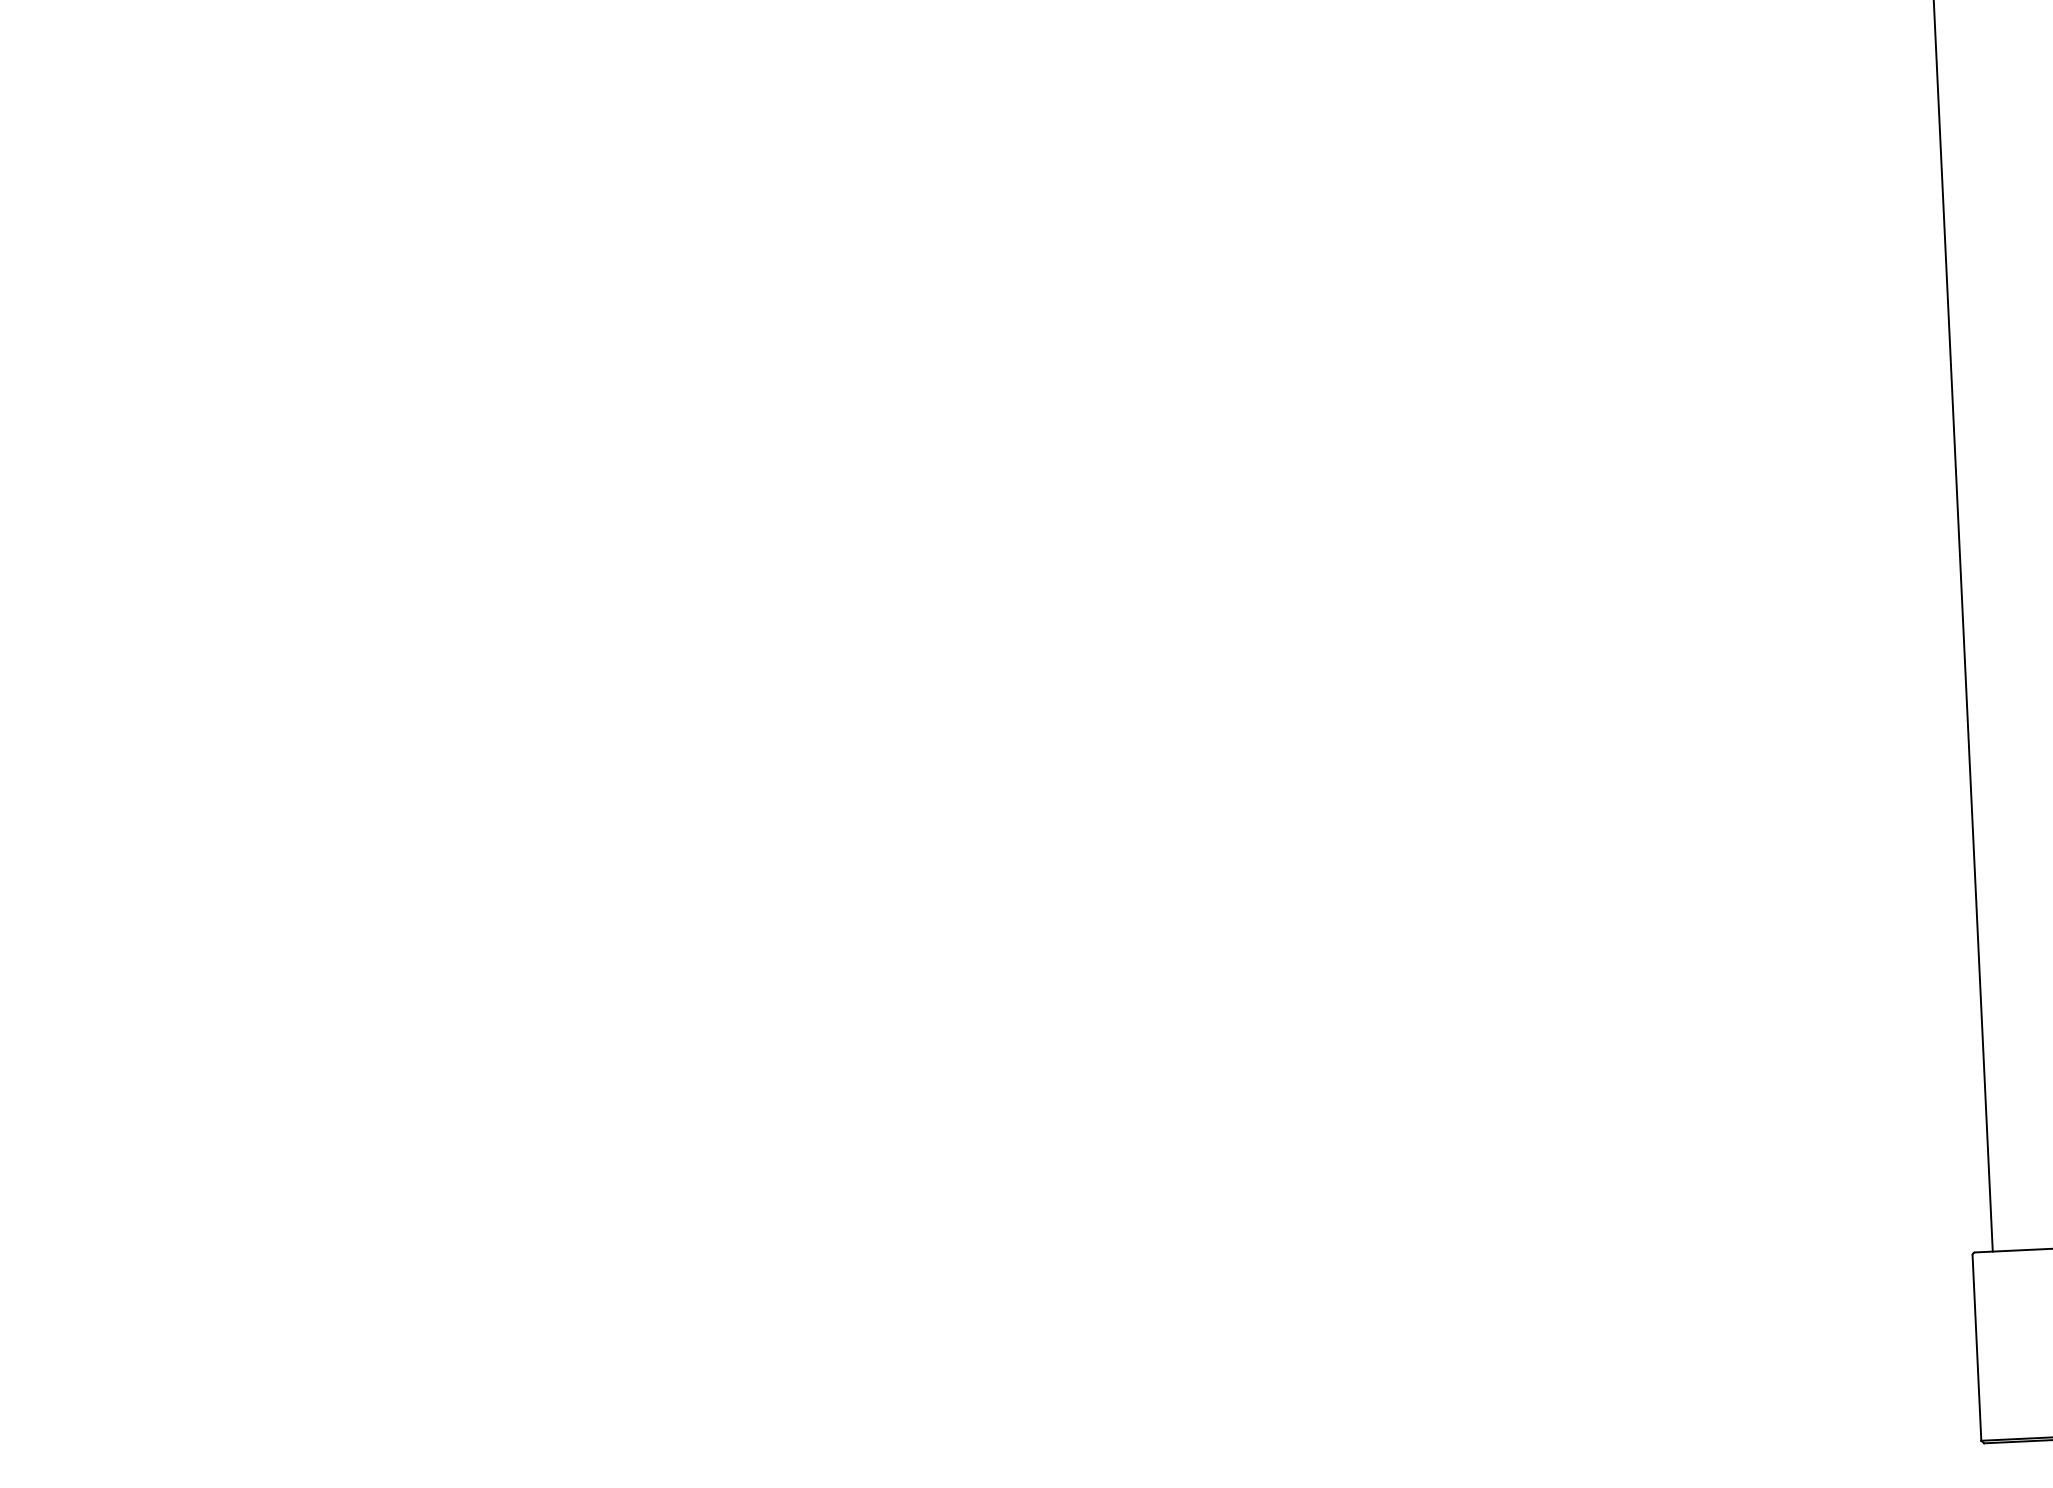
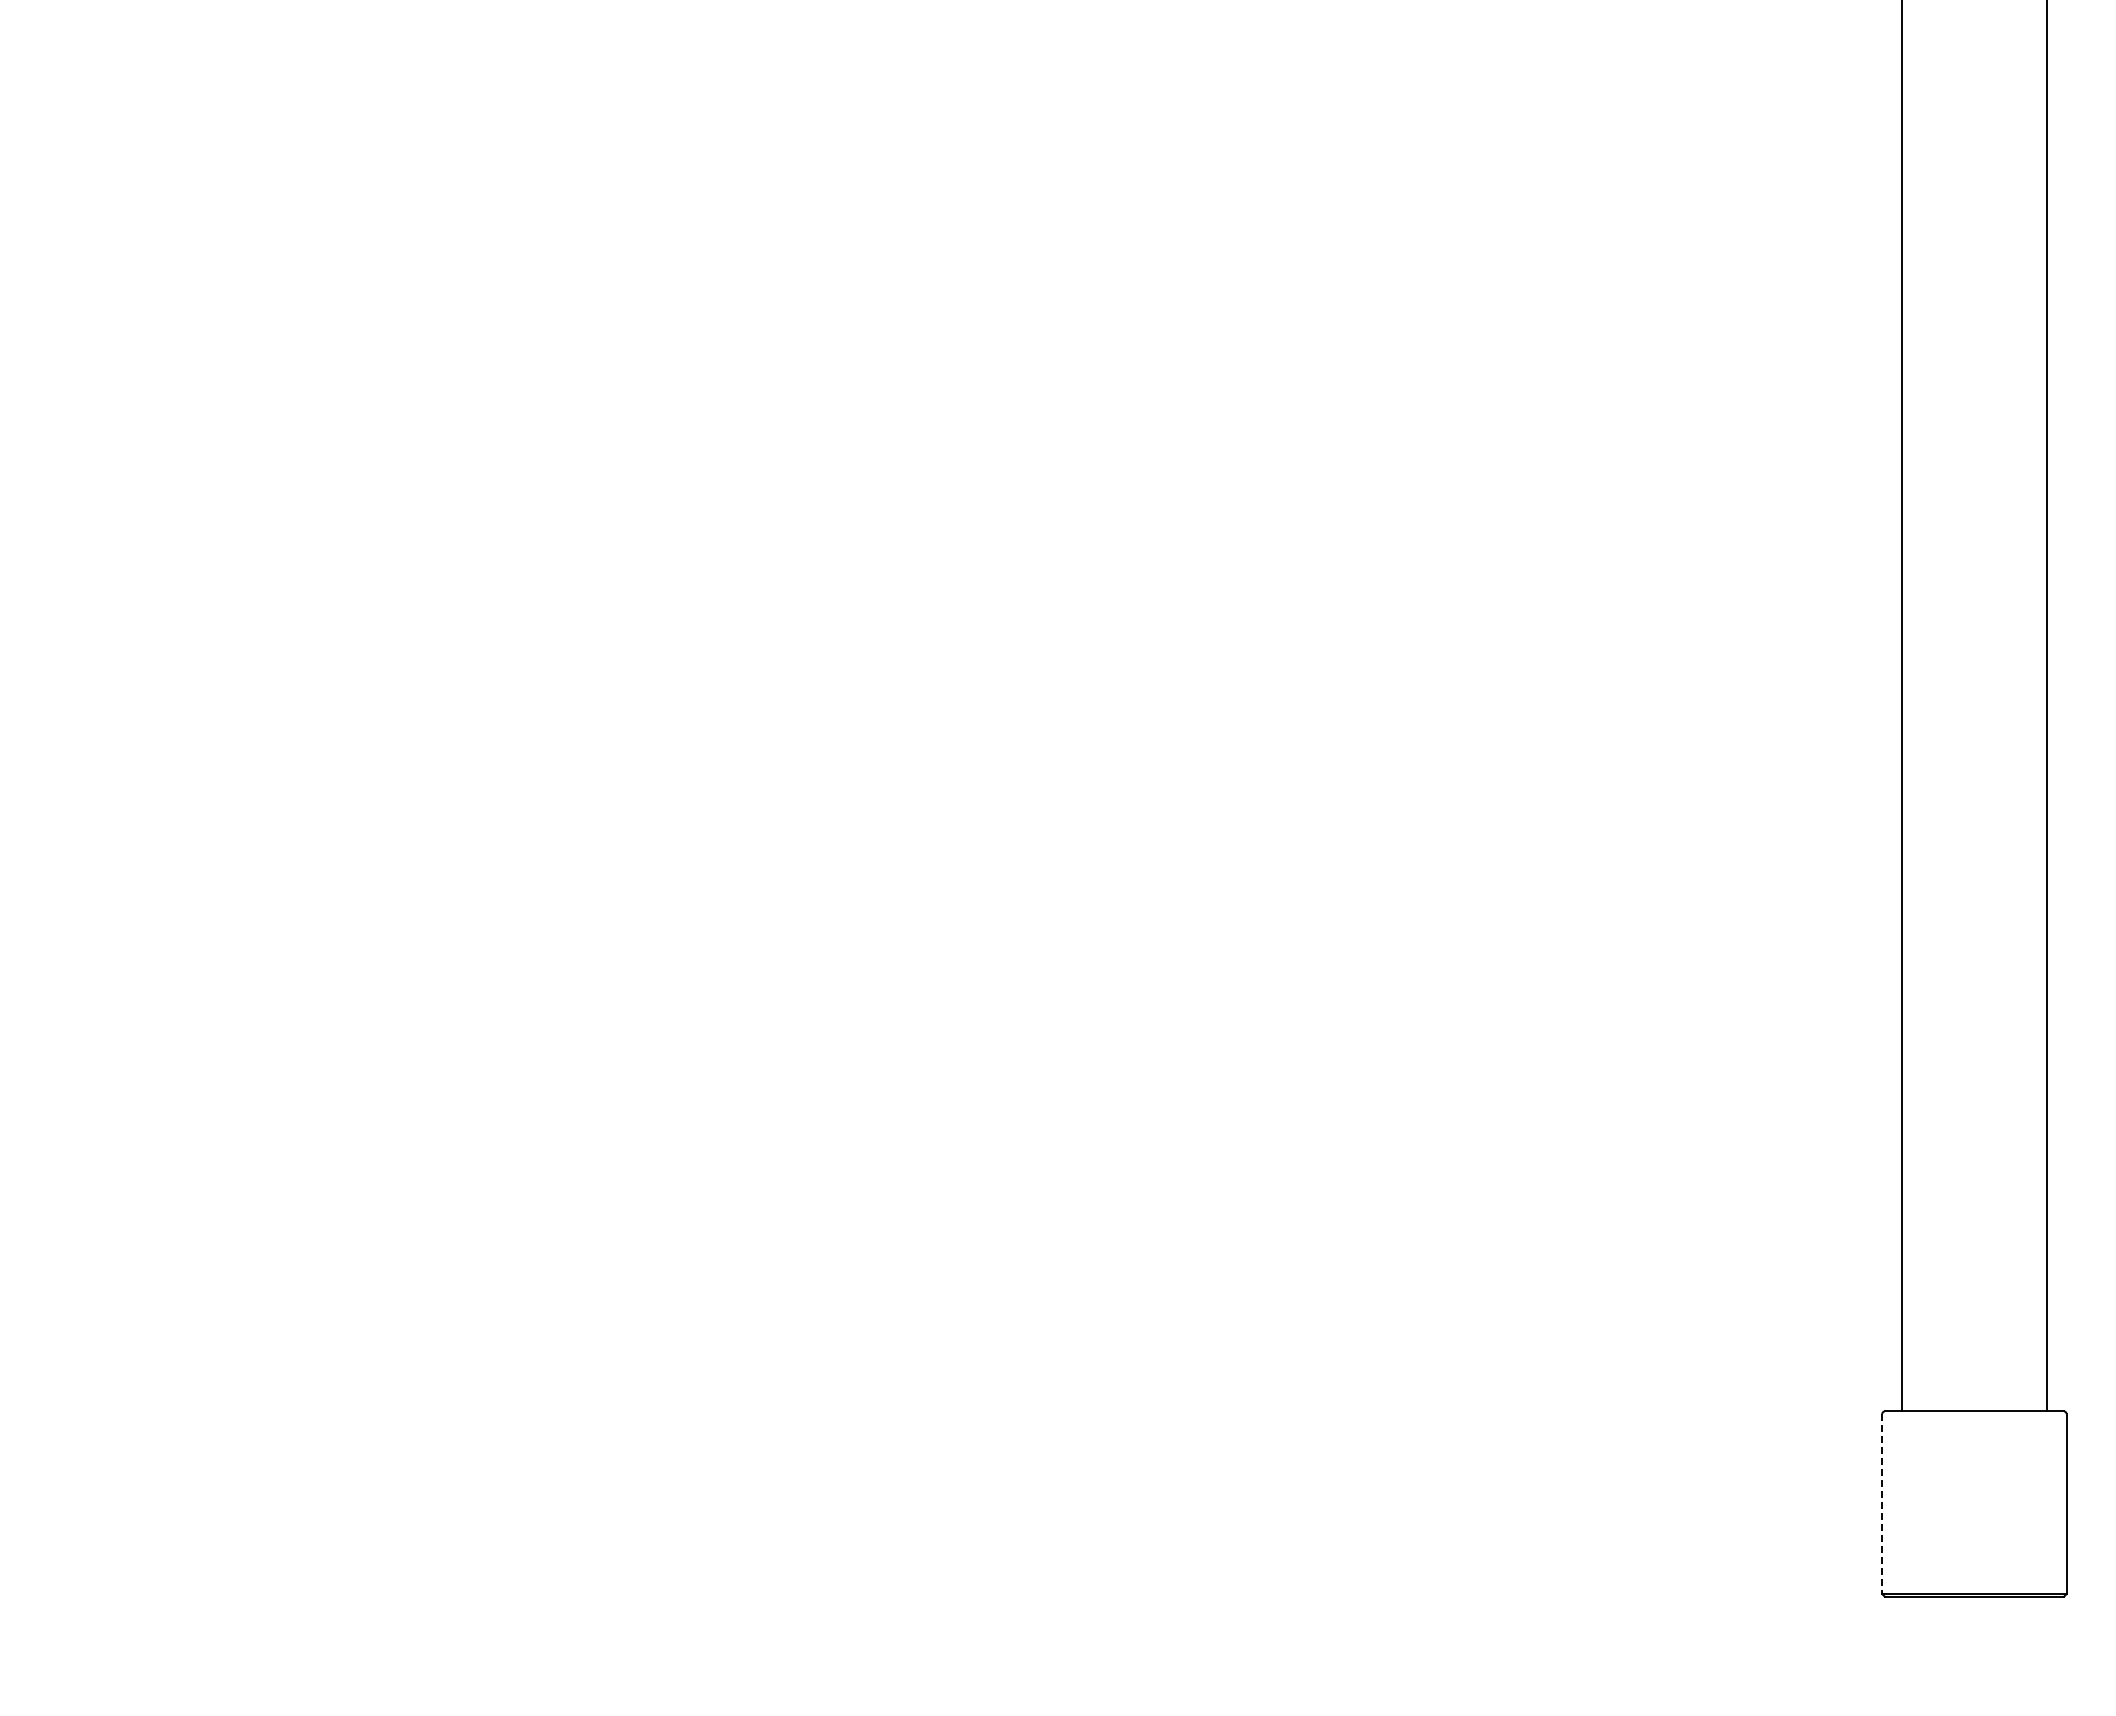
line: (1977, 1348) -> (1882, 1504), solid -> dashed

